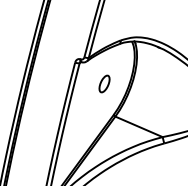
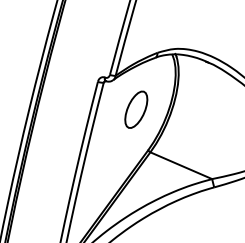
part: (104, 83) -> (136, 109), size x1.67

